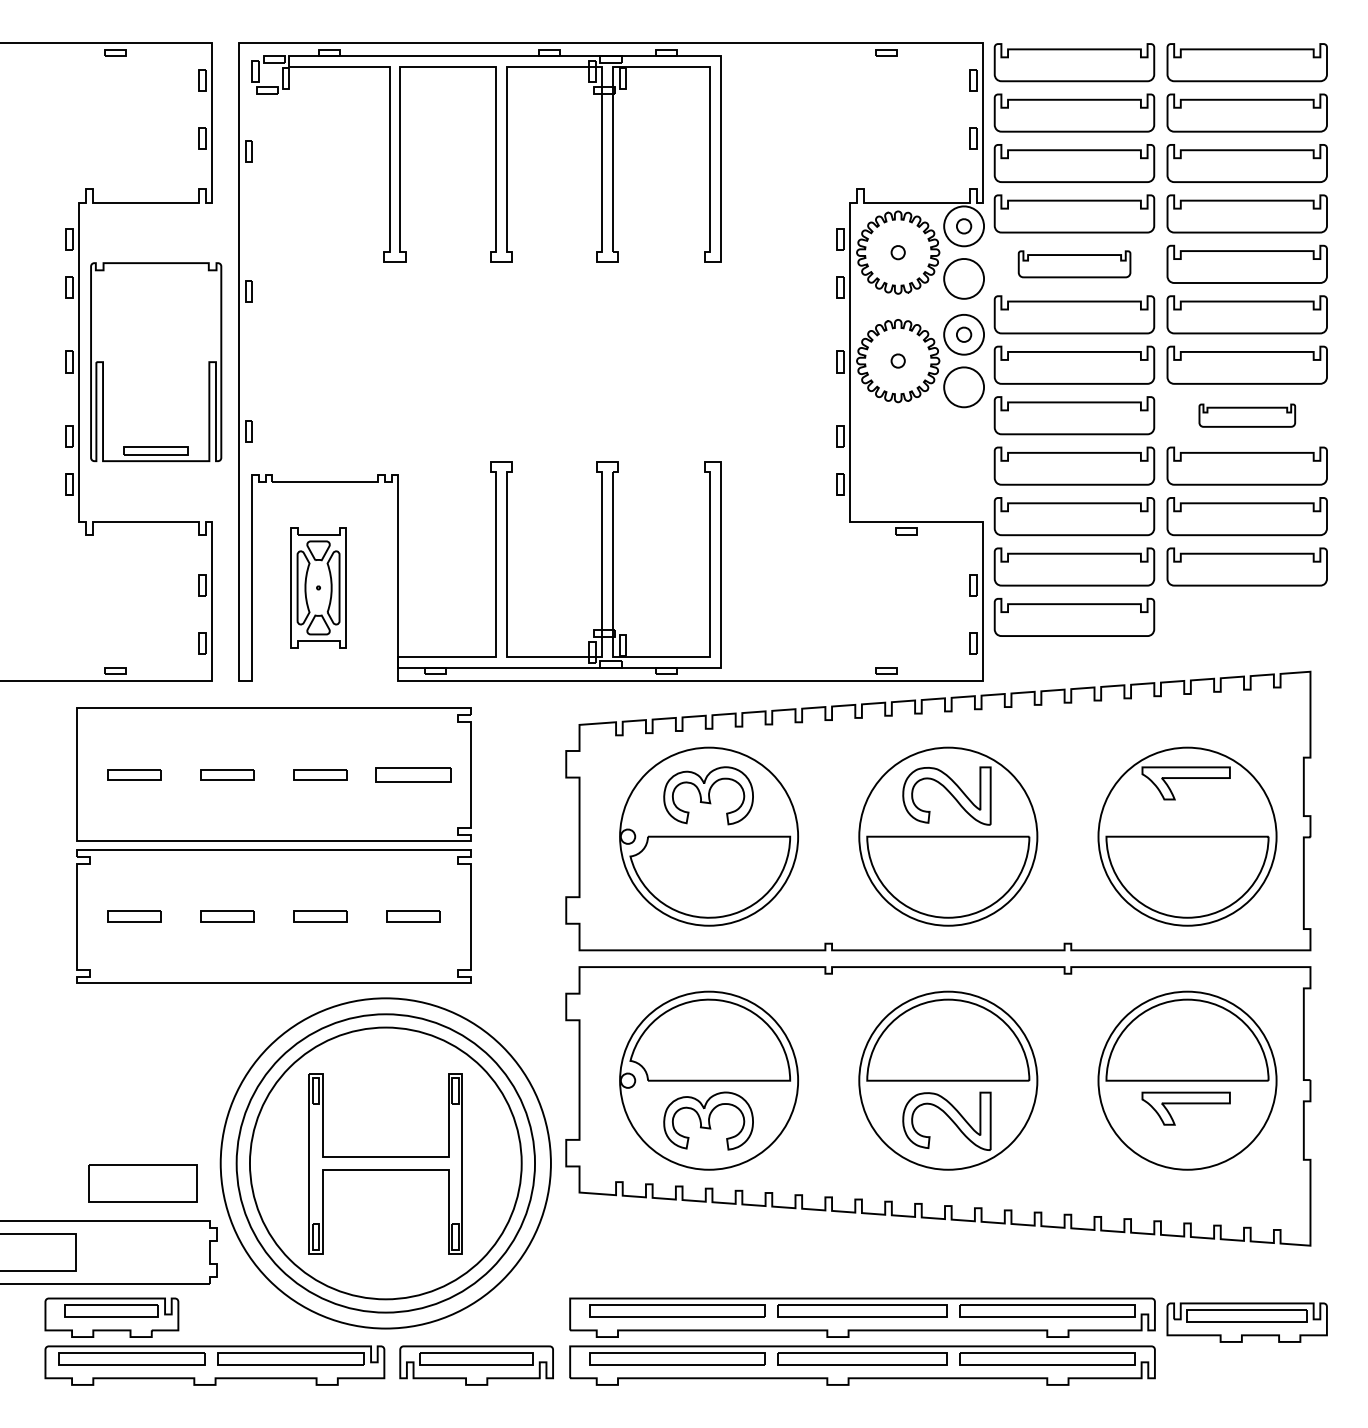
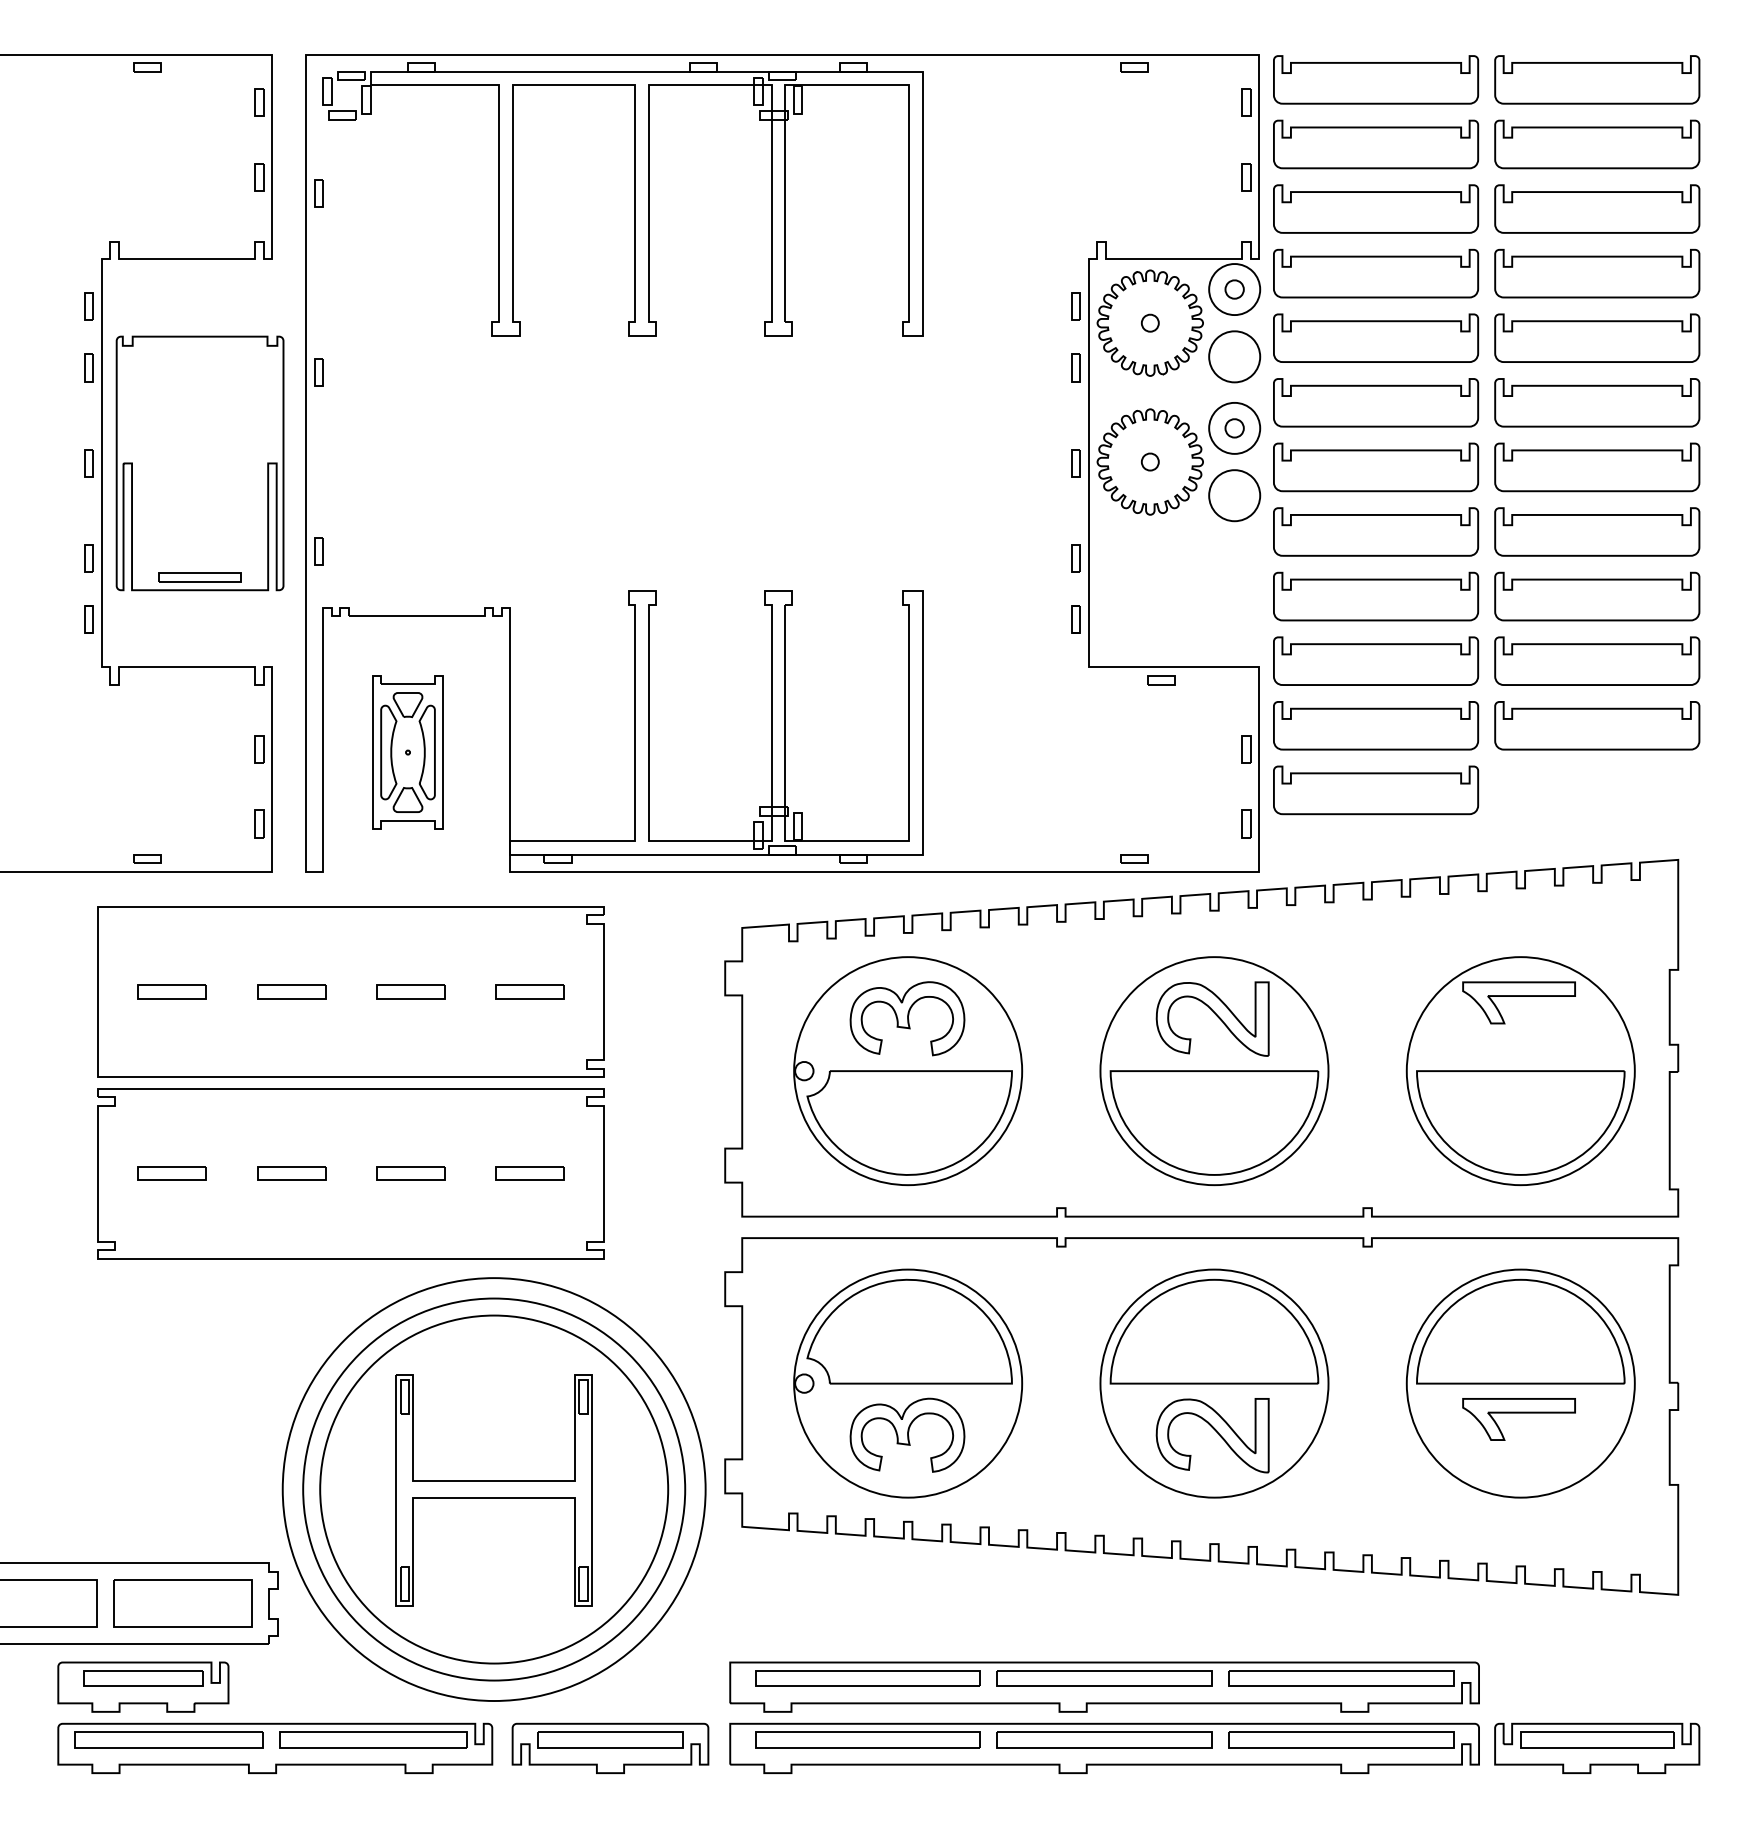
part: (1074, 263) -> (1376, 337), size x1.43
part: (1247, 415) -> (1597, 531), size x1.67
part: (413, 774) -> (529, 991), size x0.71
part: (142, 1183) -> (182, 1603), moved
part: (1247, 1321) -> (1597, 1747), moved

